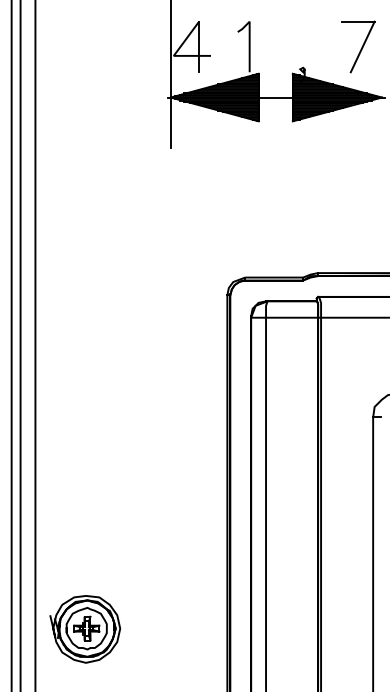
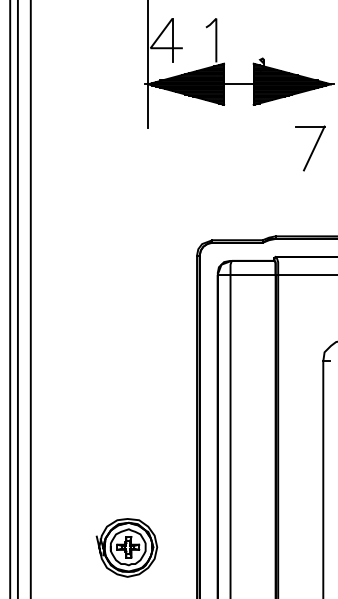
part: (358, 46) -> (310, 148), moved
part: (84, 628) -> (126, 547), moved

